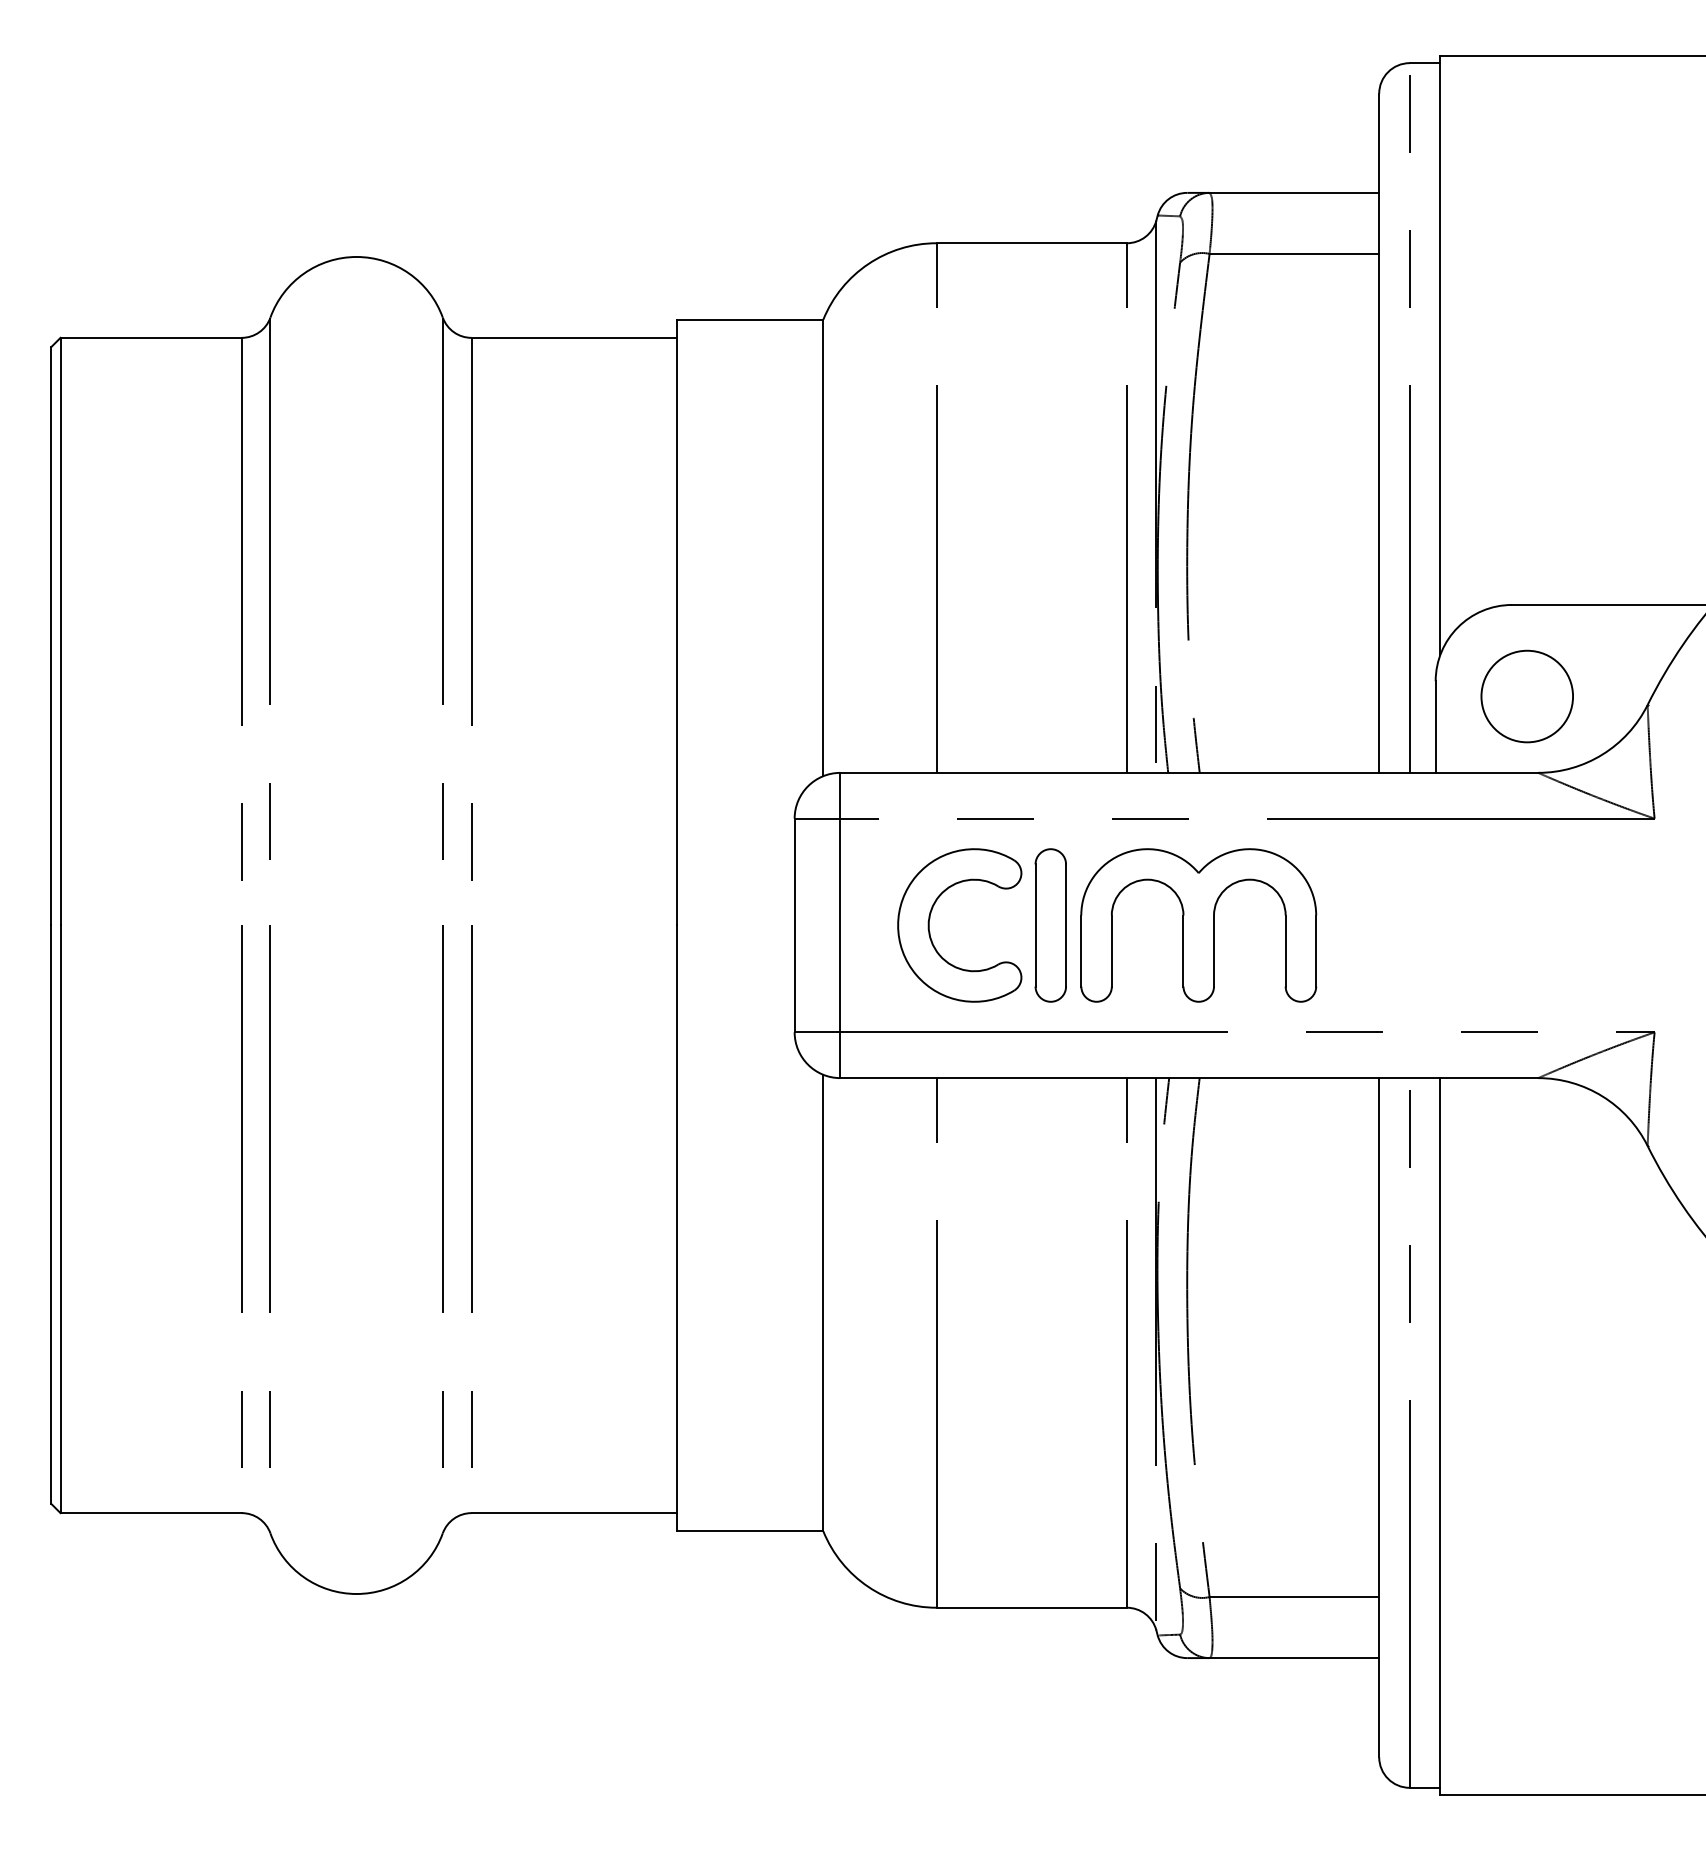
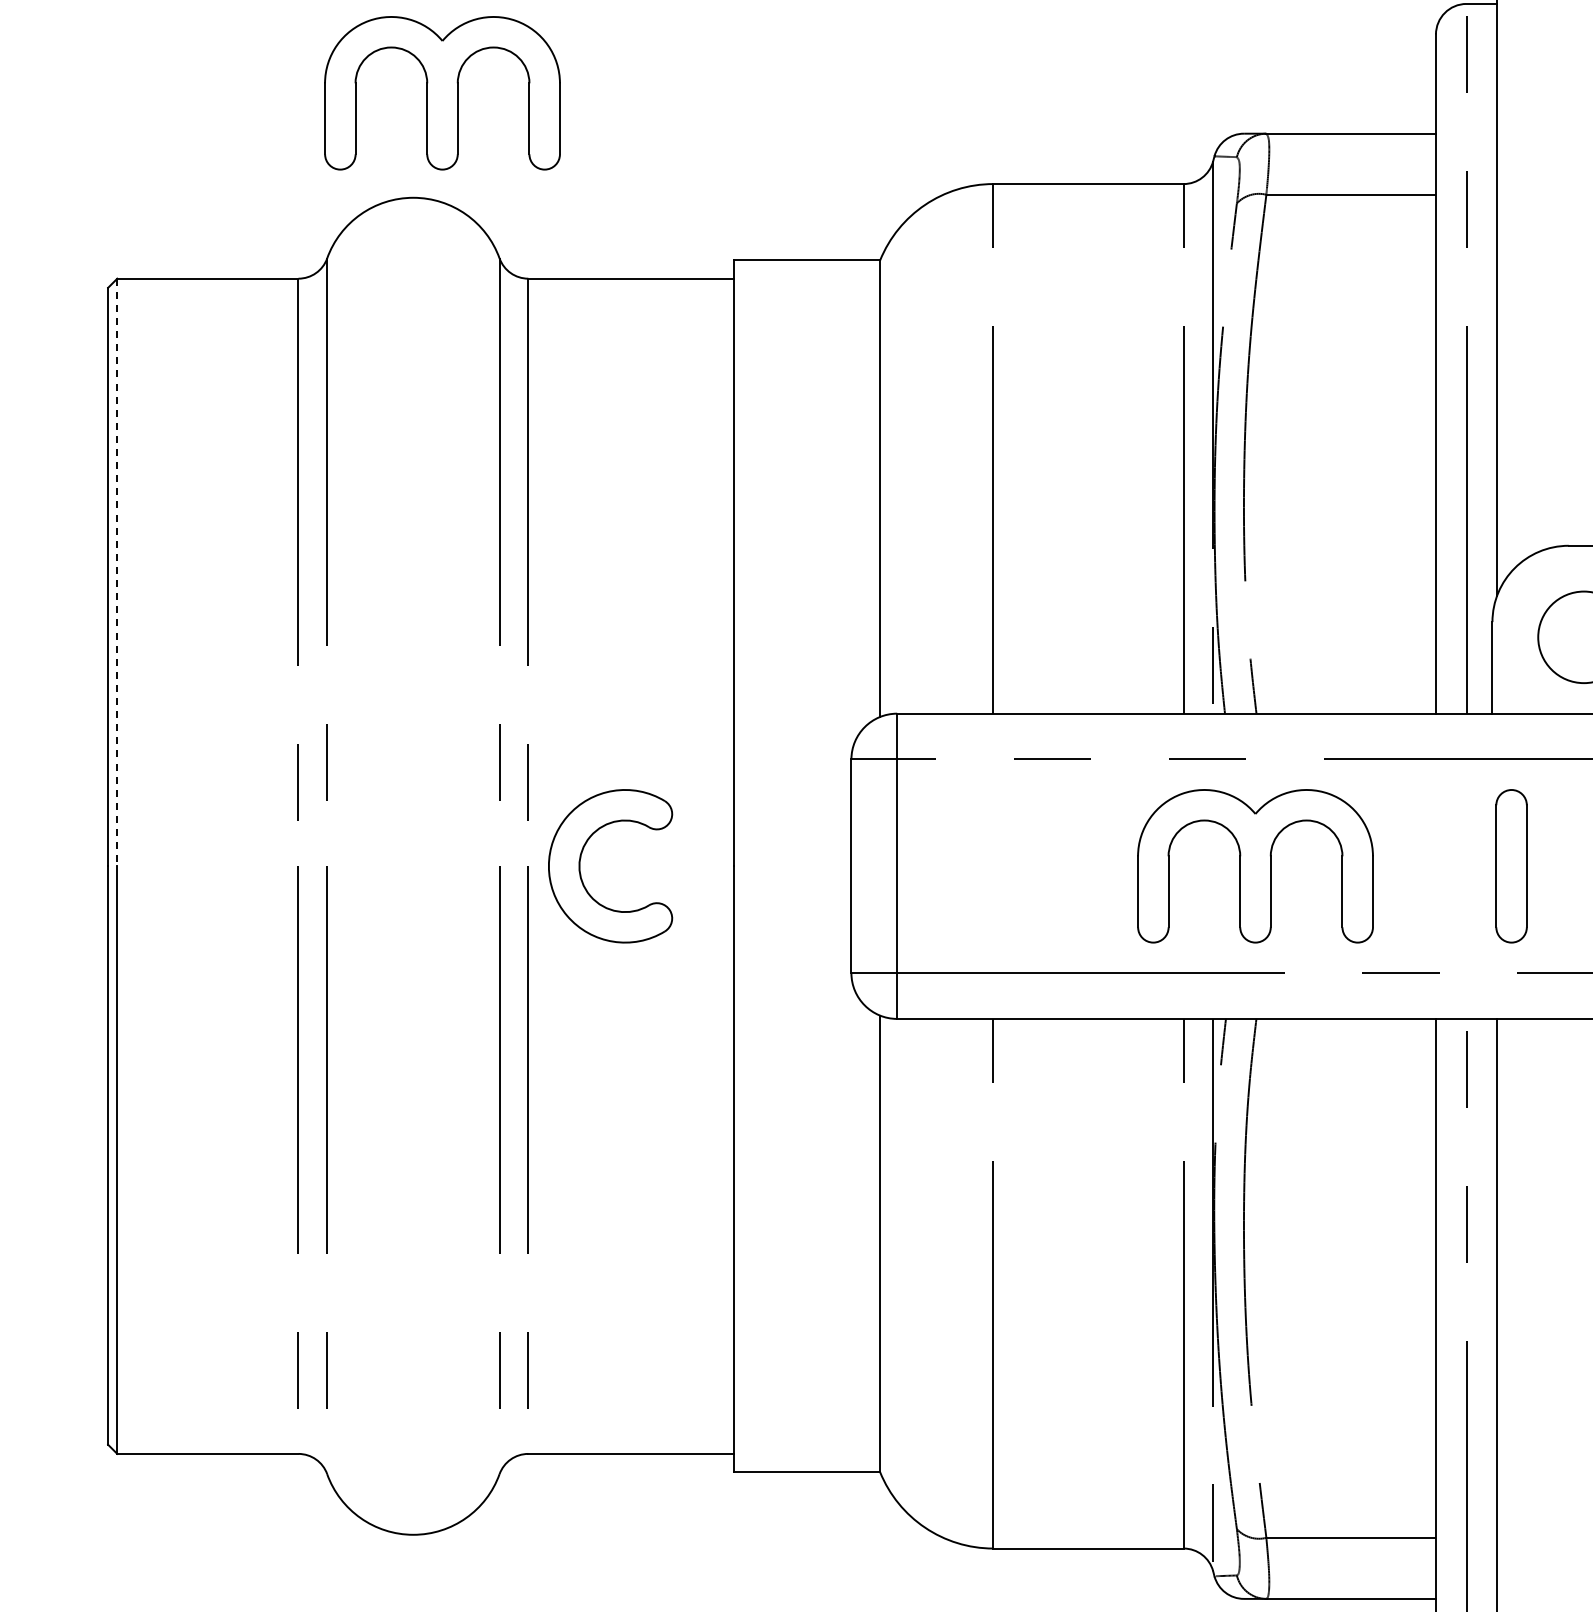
part: (385, 152) -> (442, 93), added
line: (60, 631) -> (117, 572), solid -> dashed
part: (930, 918) -> (581, 859), moved
part: (1050, 925) -> (1511, 866), moved

